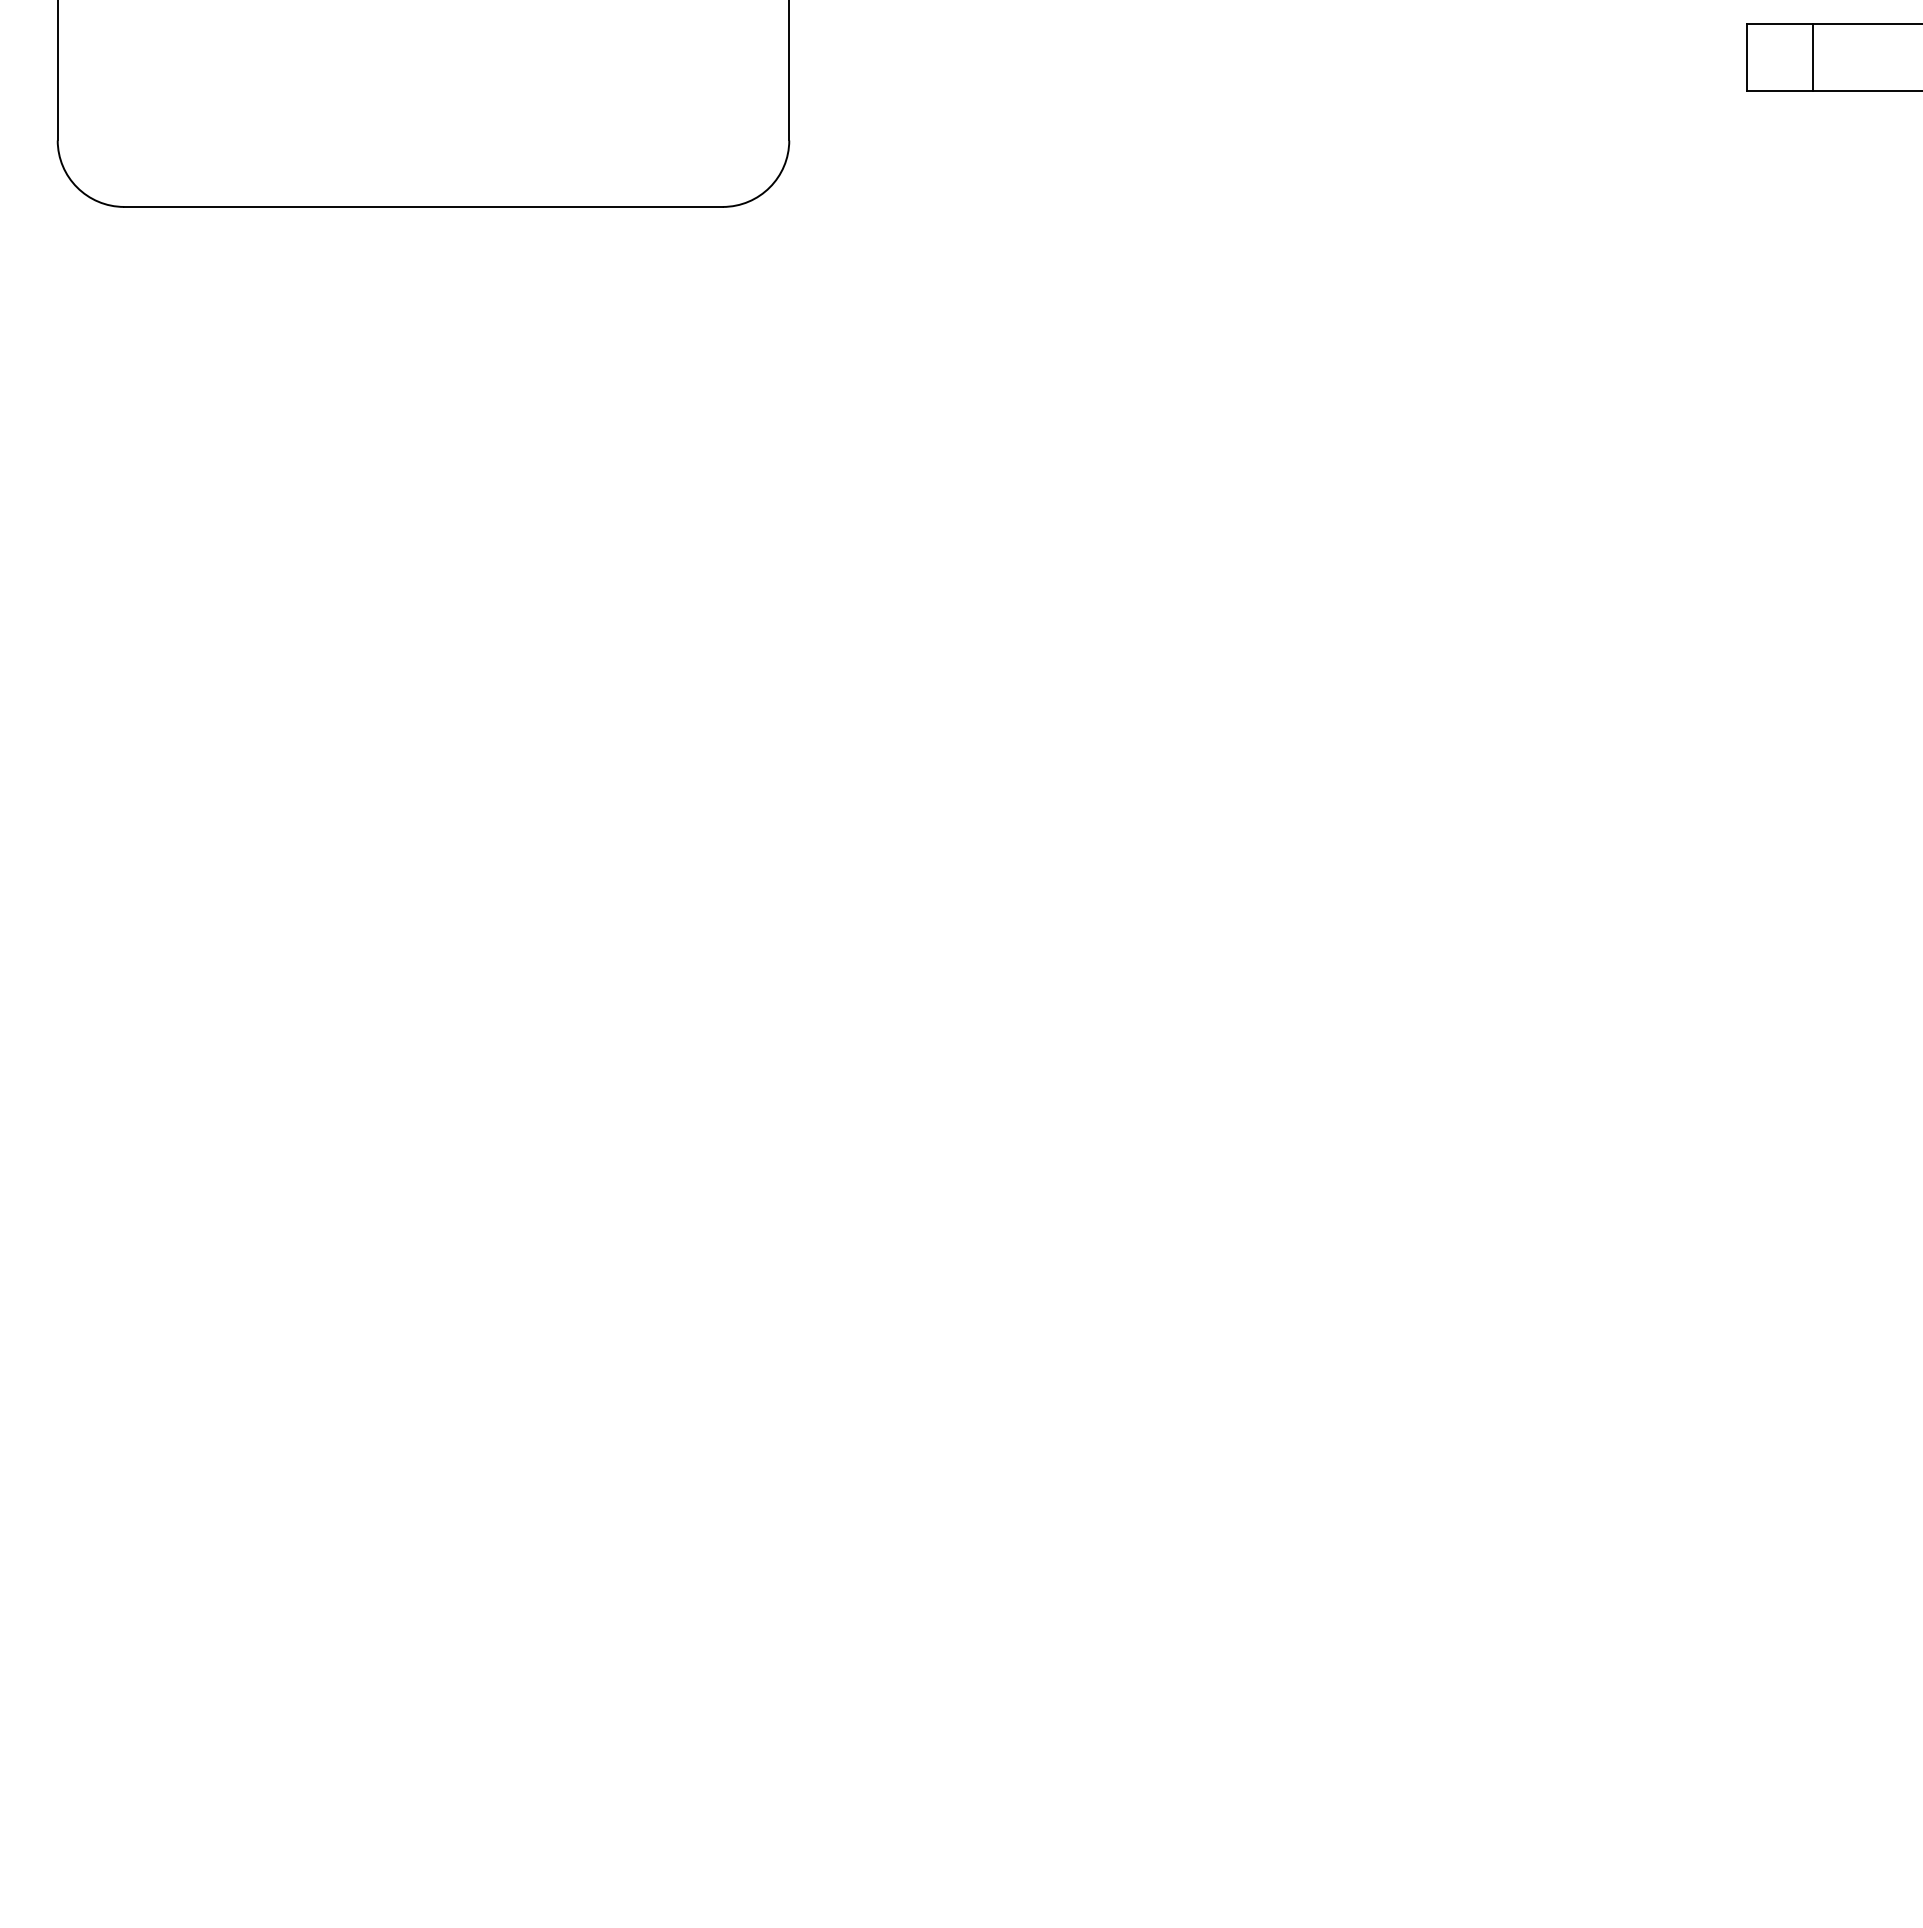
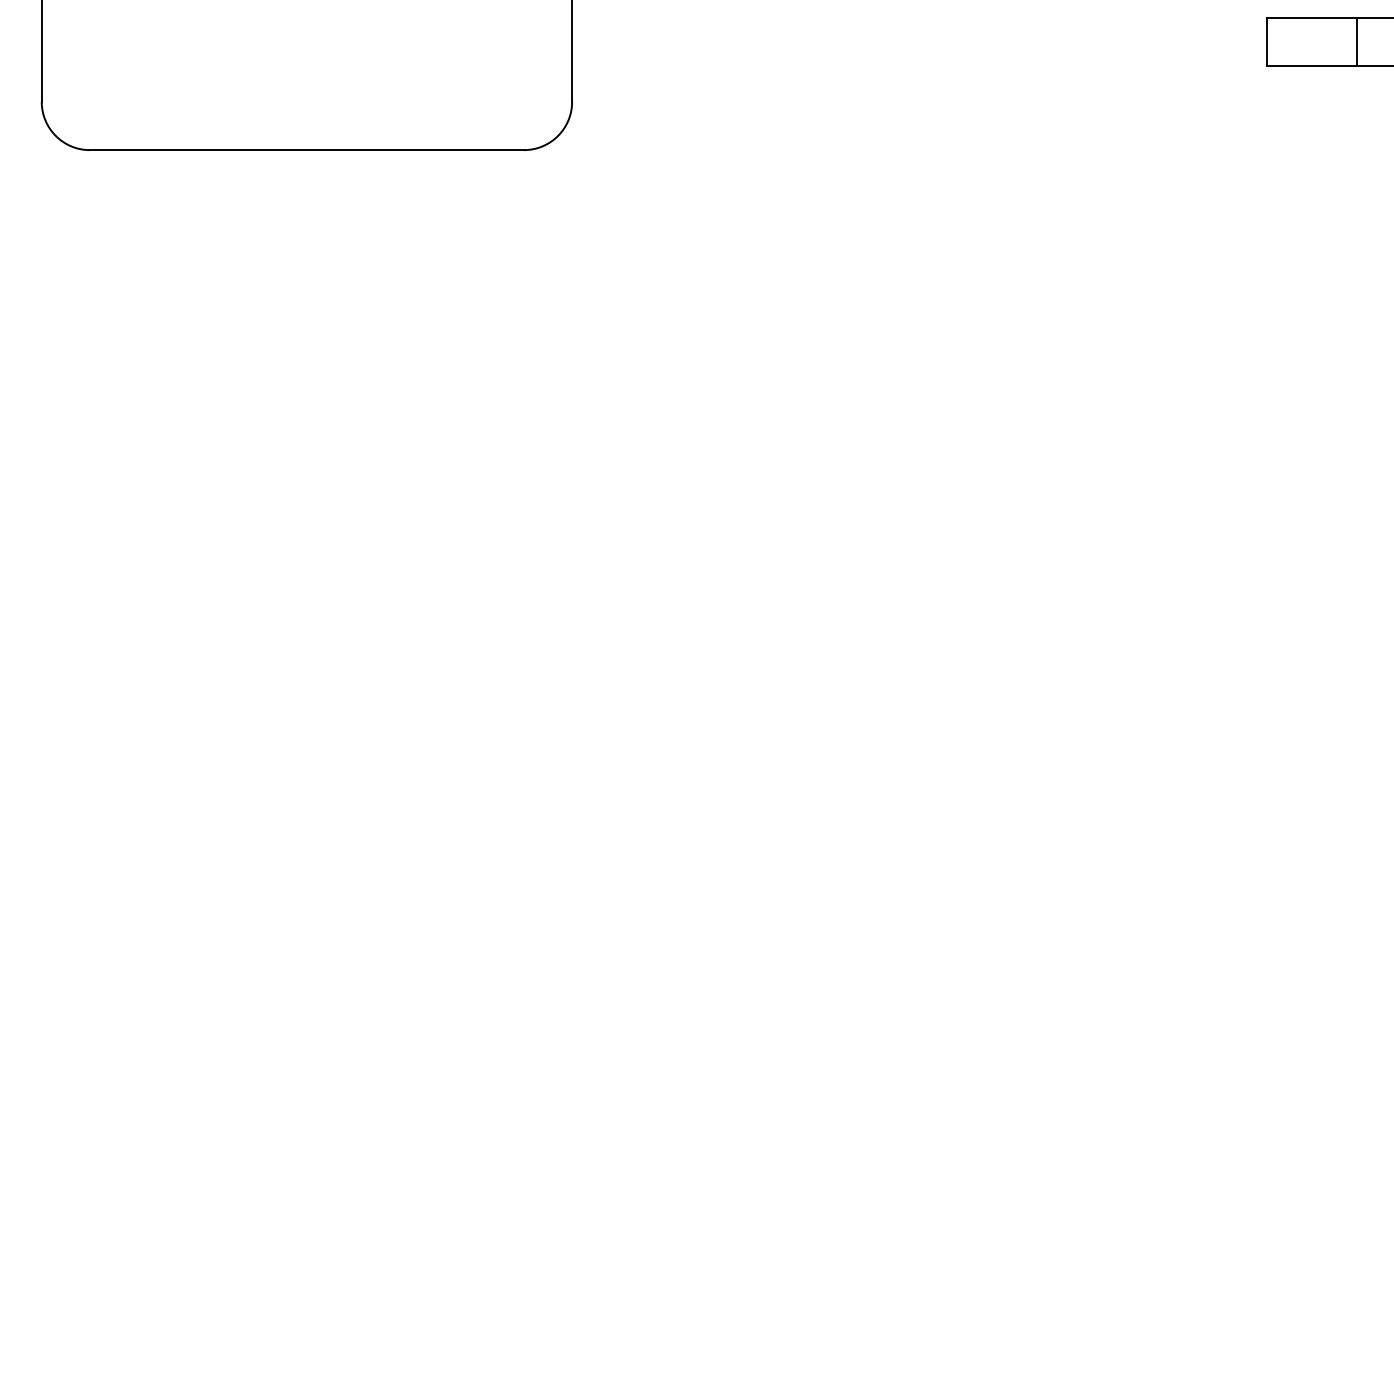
line: (1813, 57) -> (1356, 41), moved

